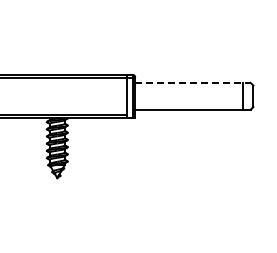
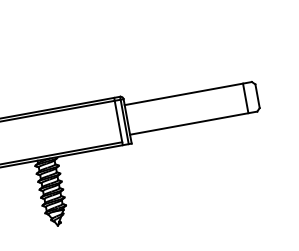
line: (192, 82) -> (187, 93), dashed -> solid

